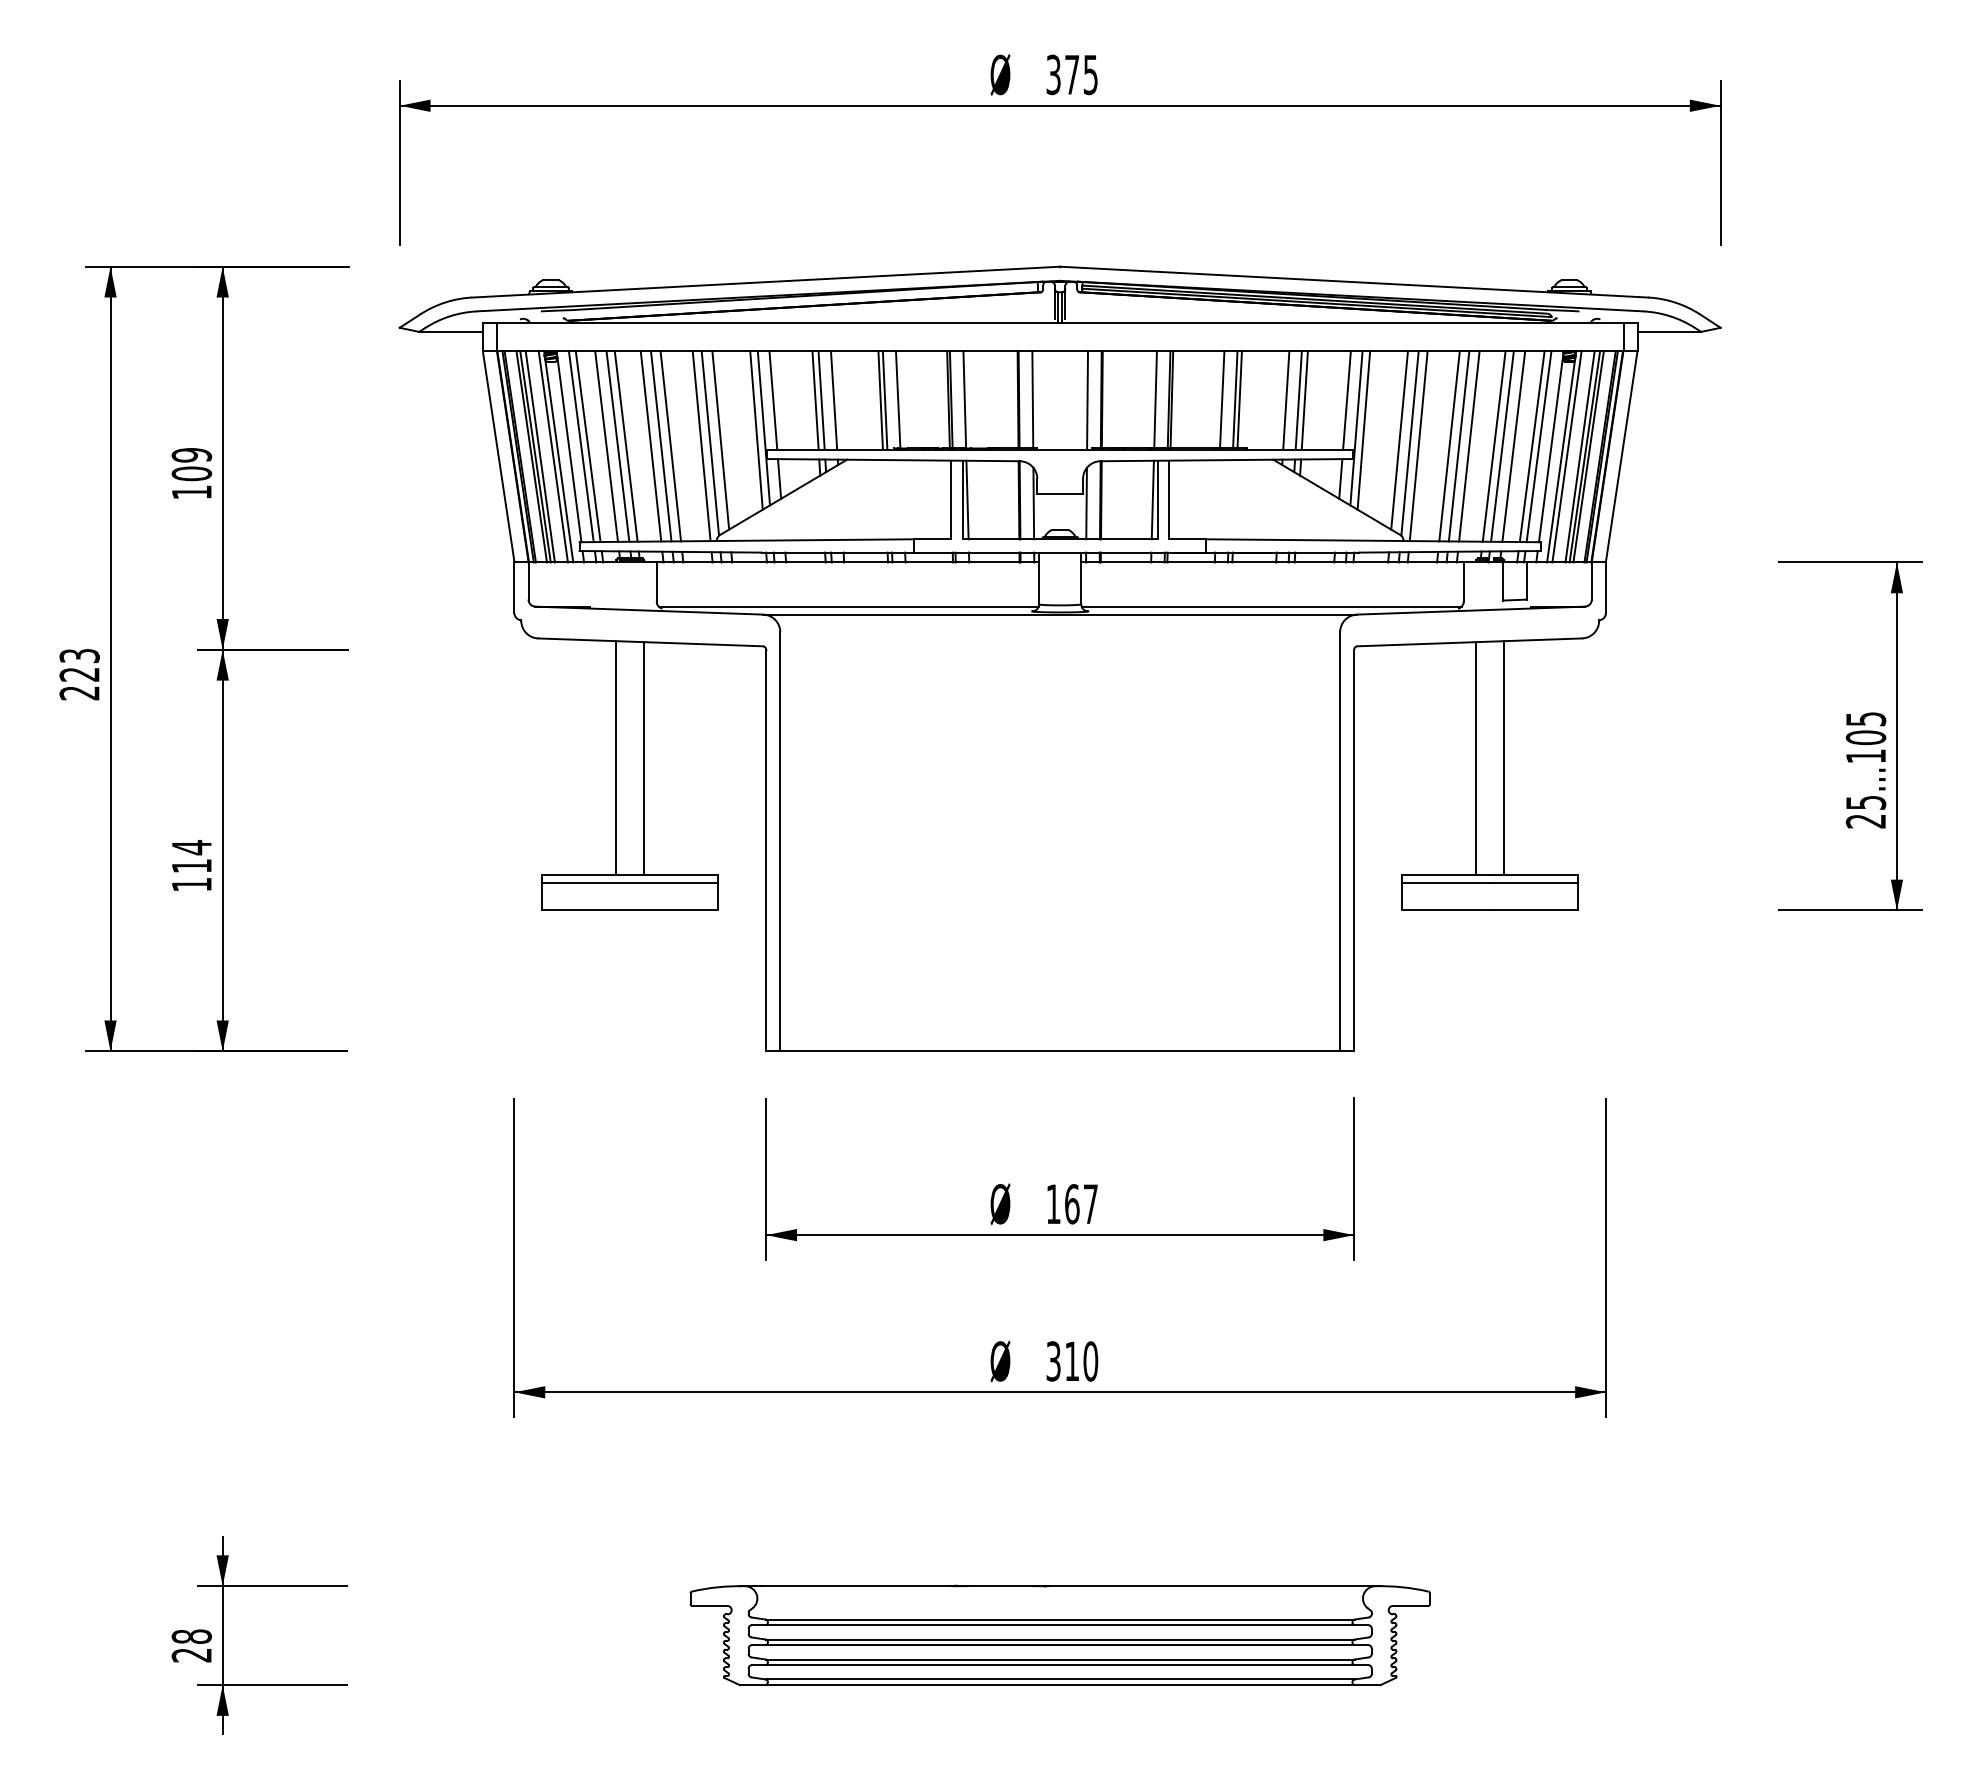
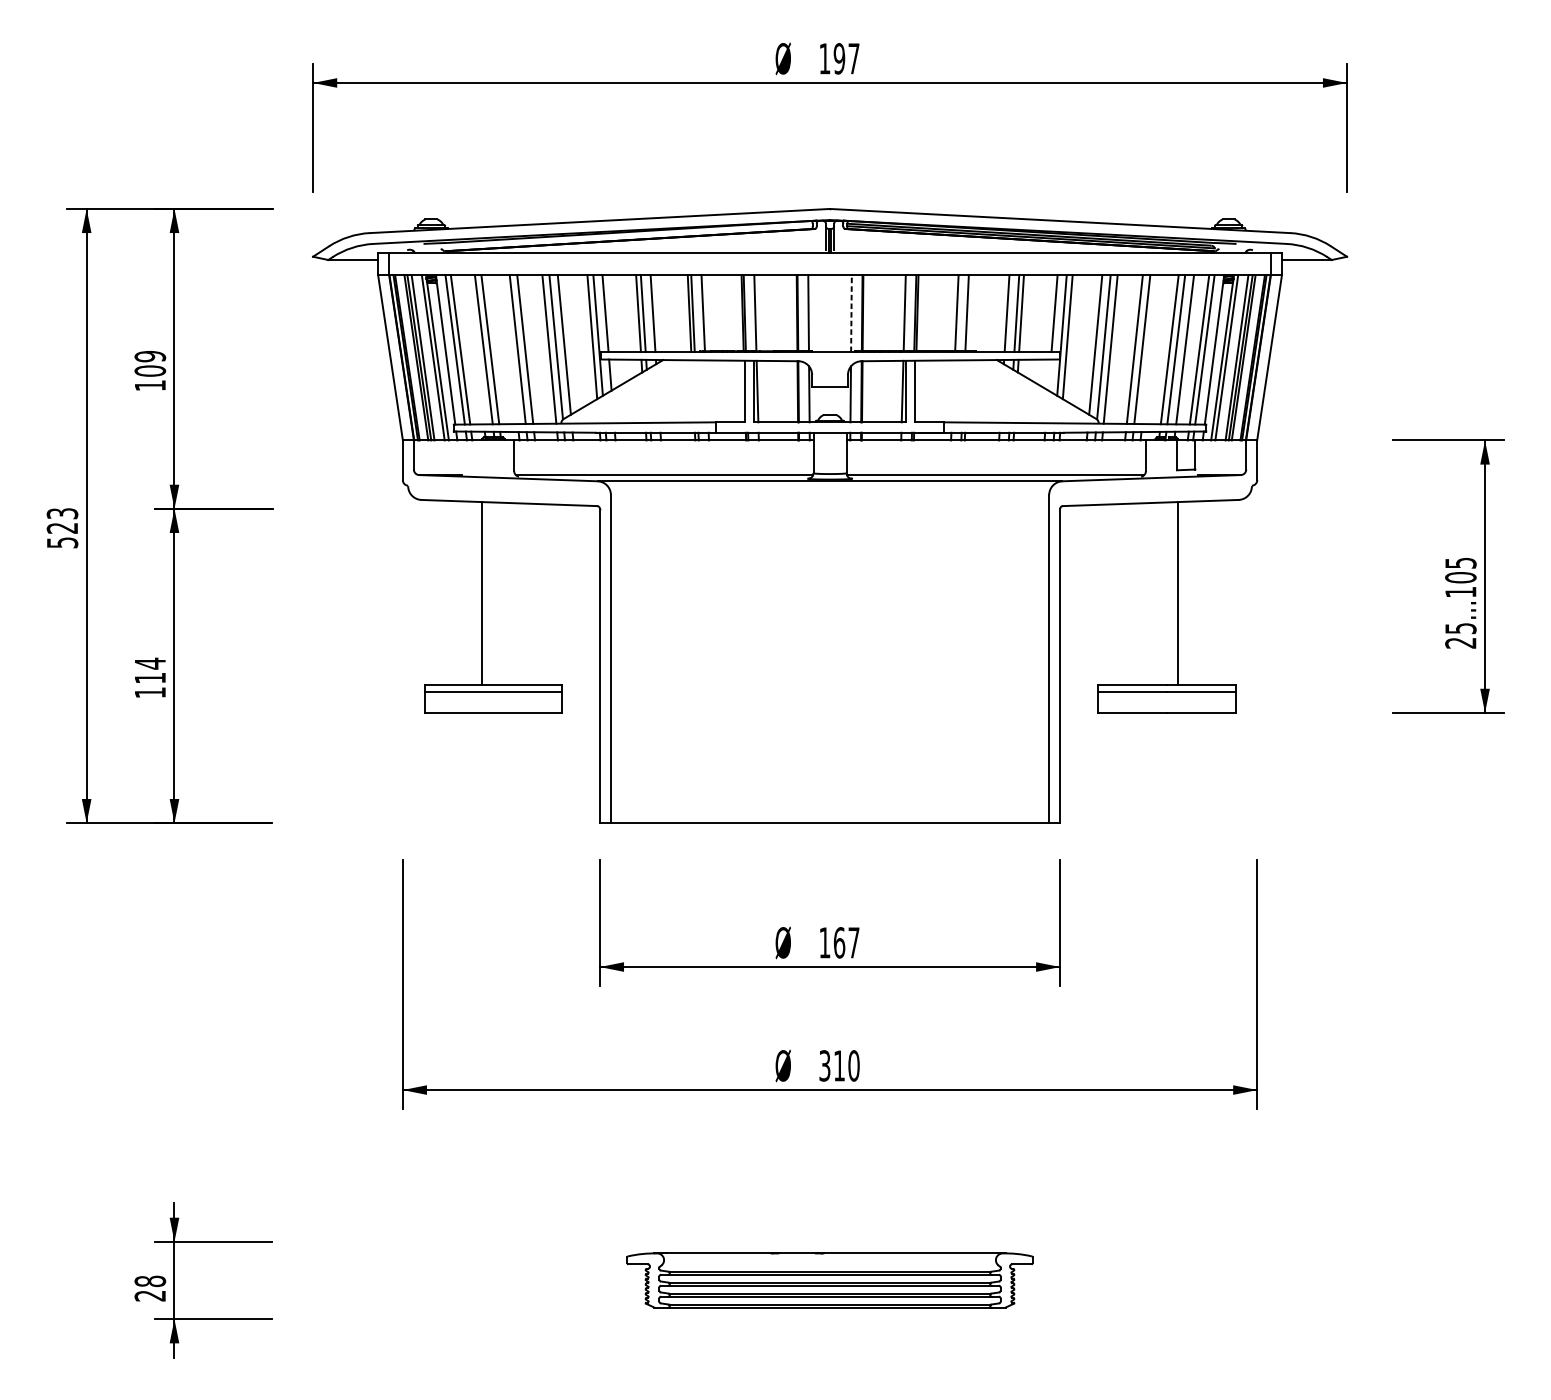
text: (1071, 74) -> (838, 58), 375 -> 197
line: (1087, 399) -> (851, 312), solid -> dashed
line: (1239, 399) -> (970, 312), removed
line: (606, 446) -> (474, 349), removed
line: (650, 446) -> (509, 349), removed
line: (1469, 446) -> (1150, 349), removed
line: (1340, 478) -> (1049, 374), removed
text: (79, 693) -> (62, 543), 223 -> 523
line: (644, 758) -> (504, 593), removed
line: (1476, 758) -> (1155, 593), removed
part: (1059, 1635) -> (829, 1280), size x0.7

